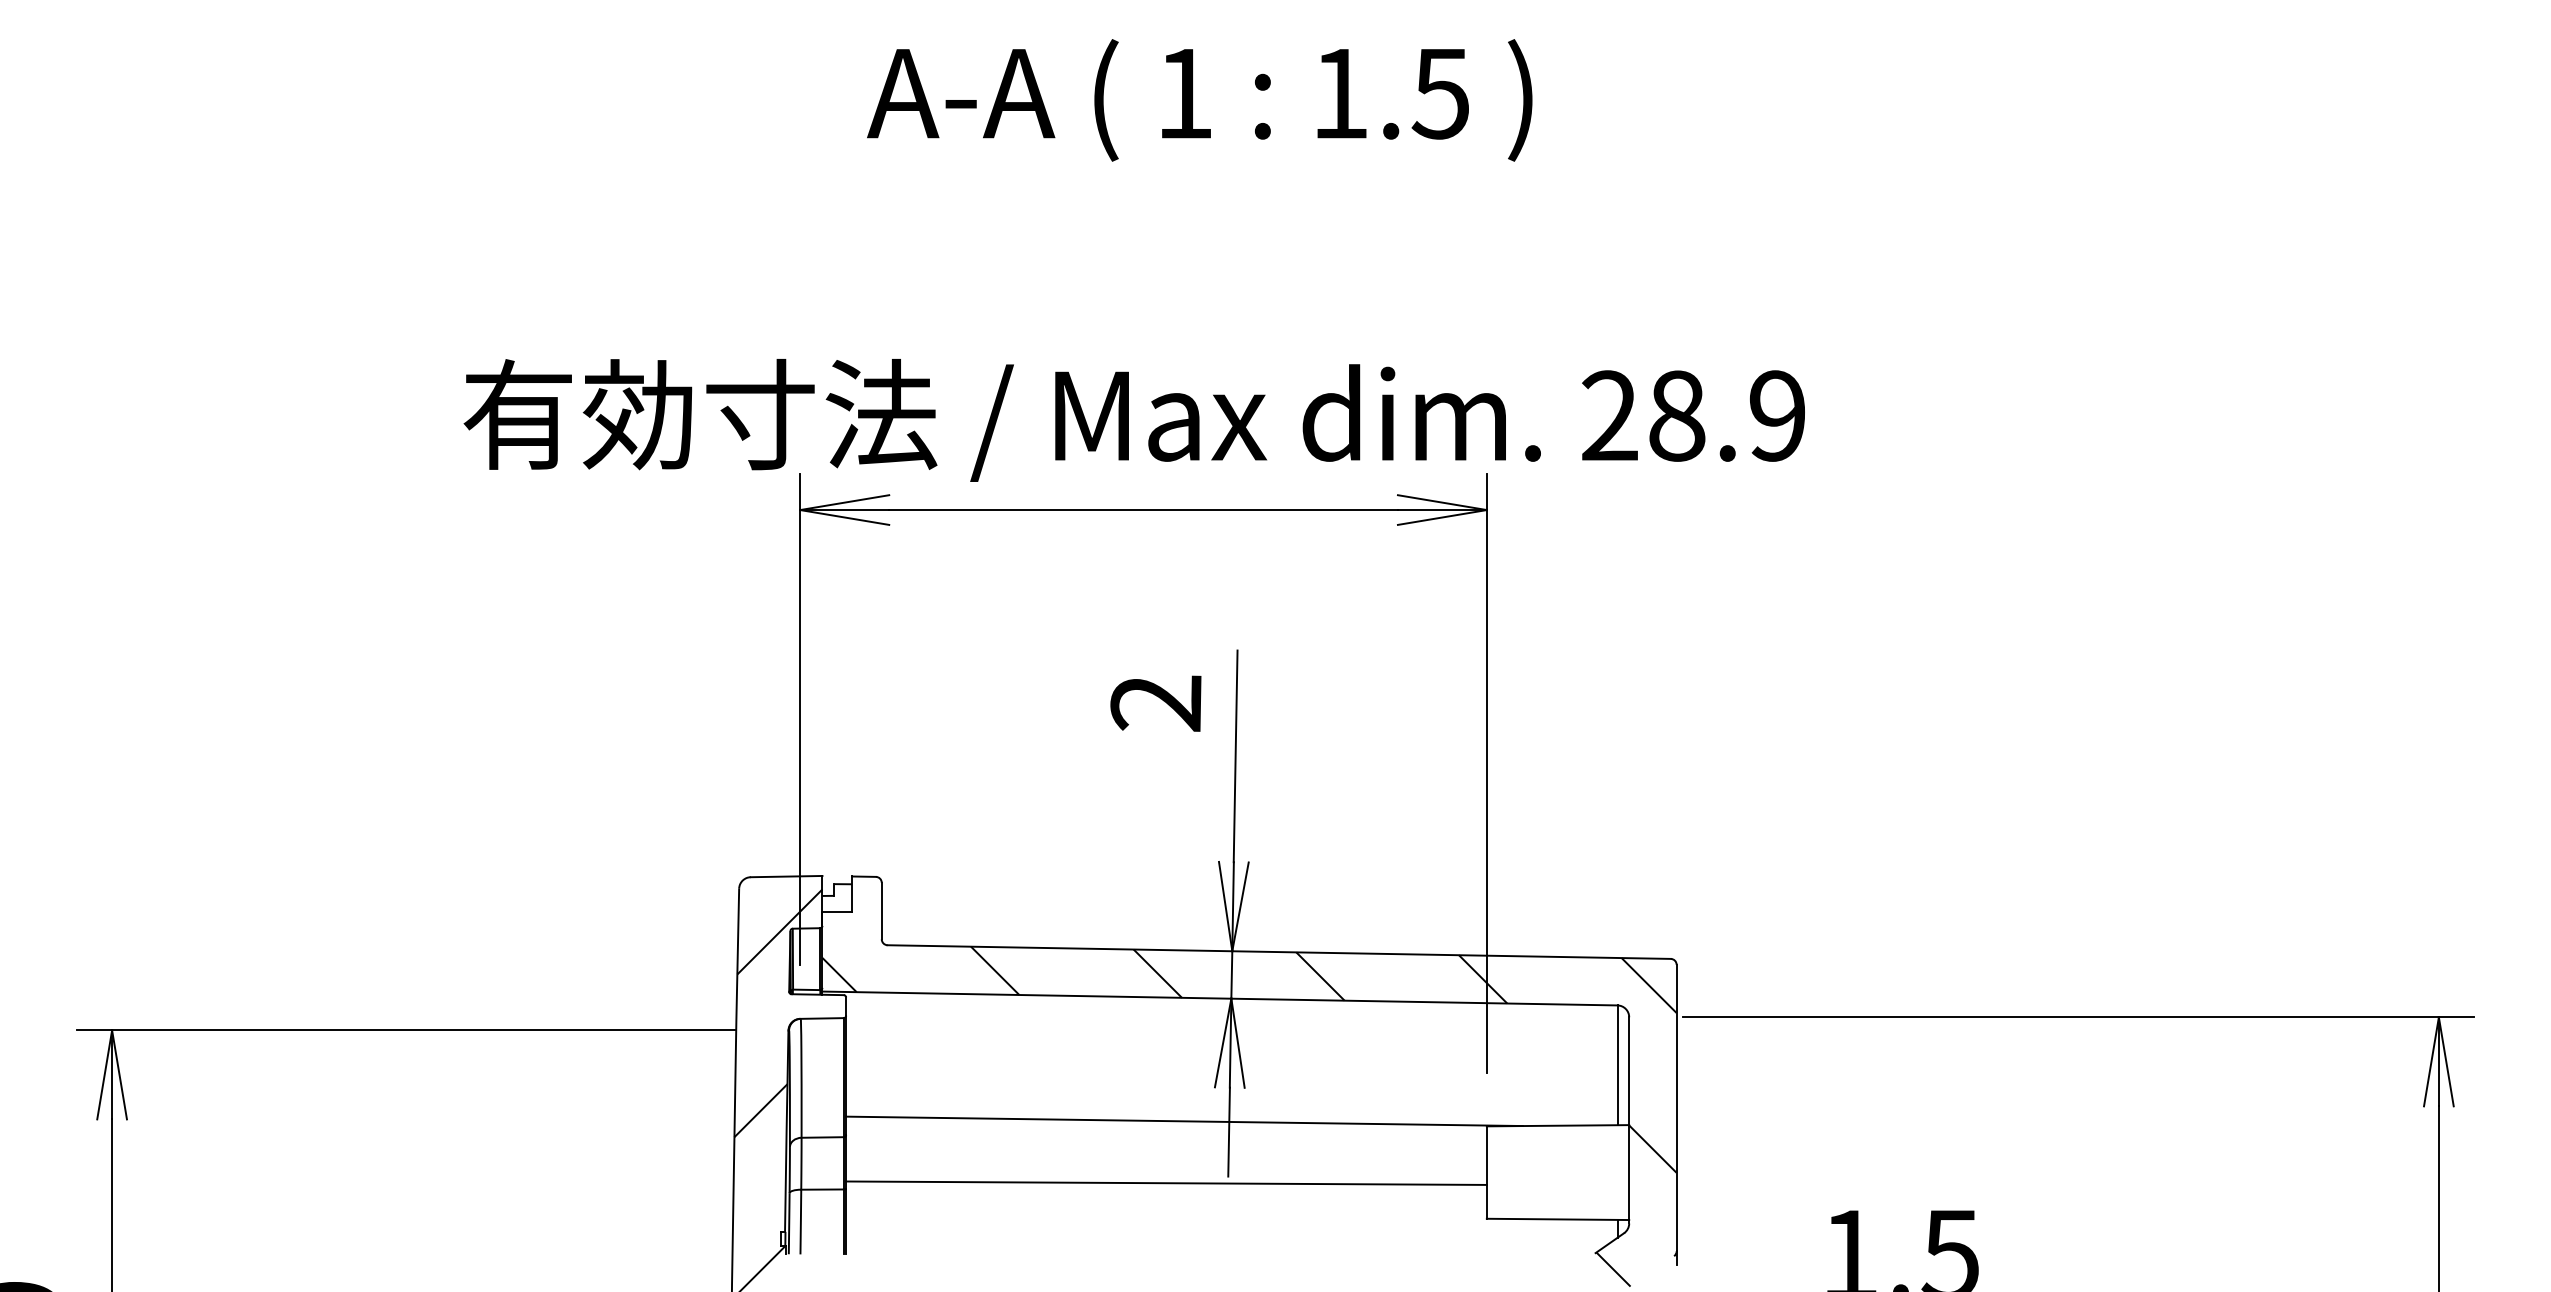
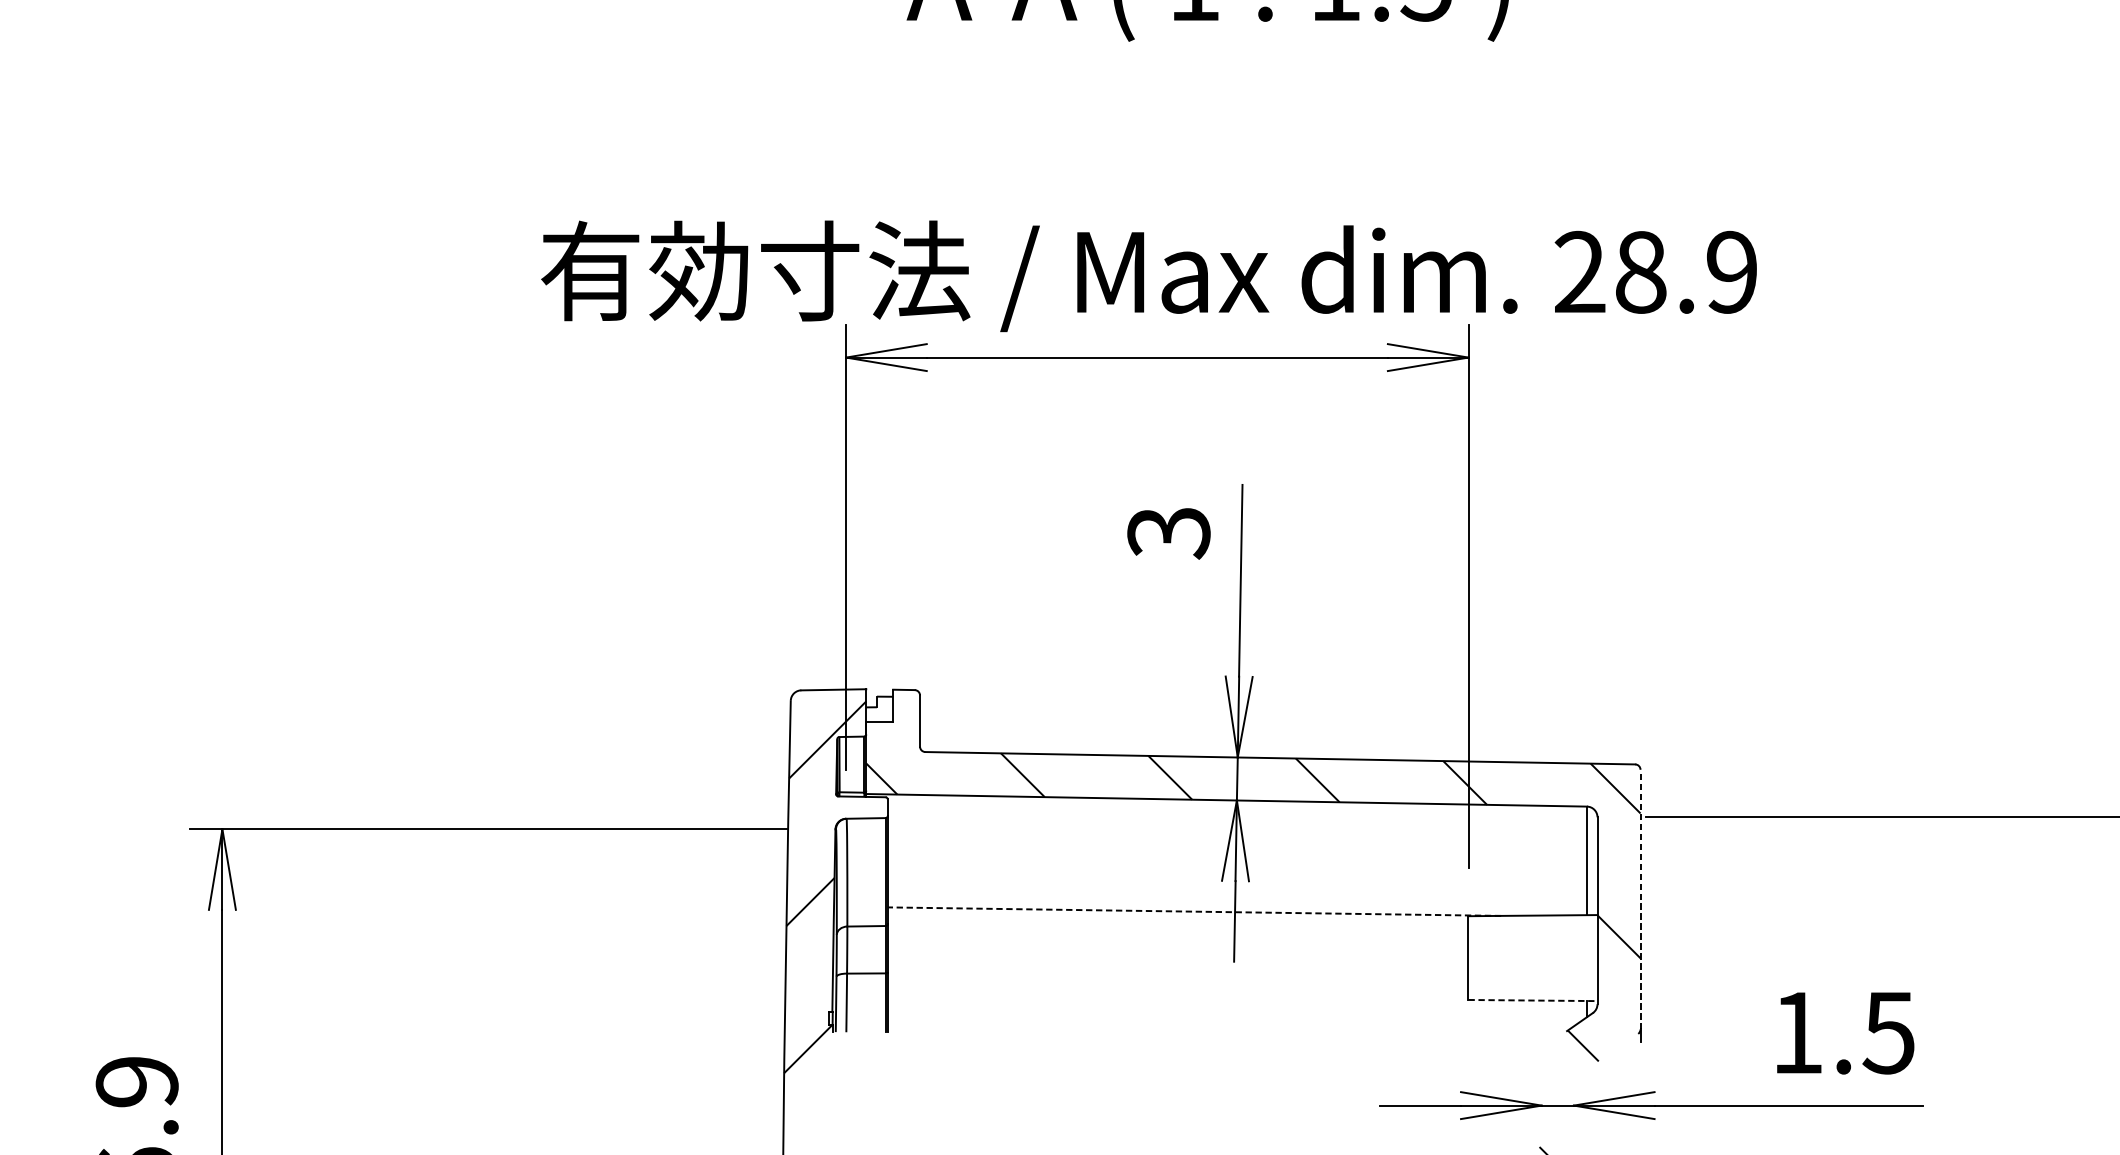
text: (1156, 704) -> (1169, 533), 2 -> 3
line: (1676, 1107) -> (1640, 899), solid -> dashed
line: (1184, 1121) -> (1194, 911), solid -> dashed
line: (1166, 1182) -> (1178, 967), removed
line: (1558, 1219) -> (1533, 1000), solid -> dashed

